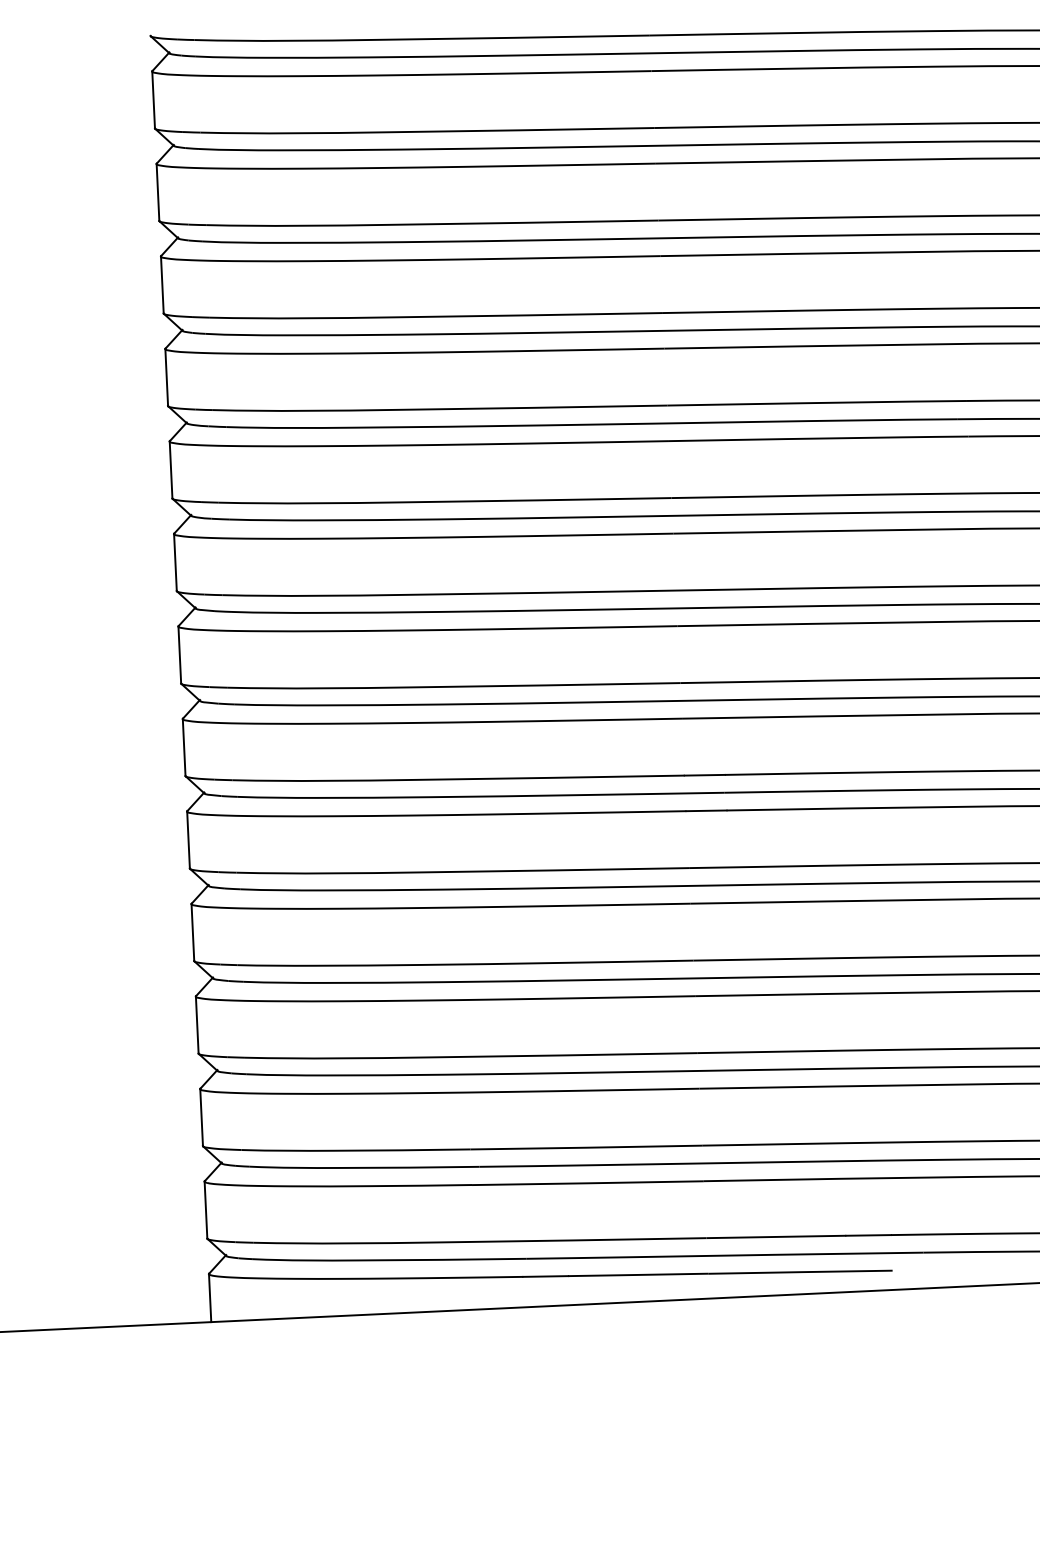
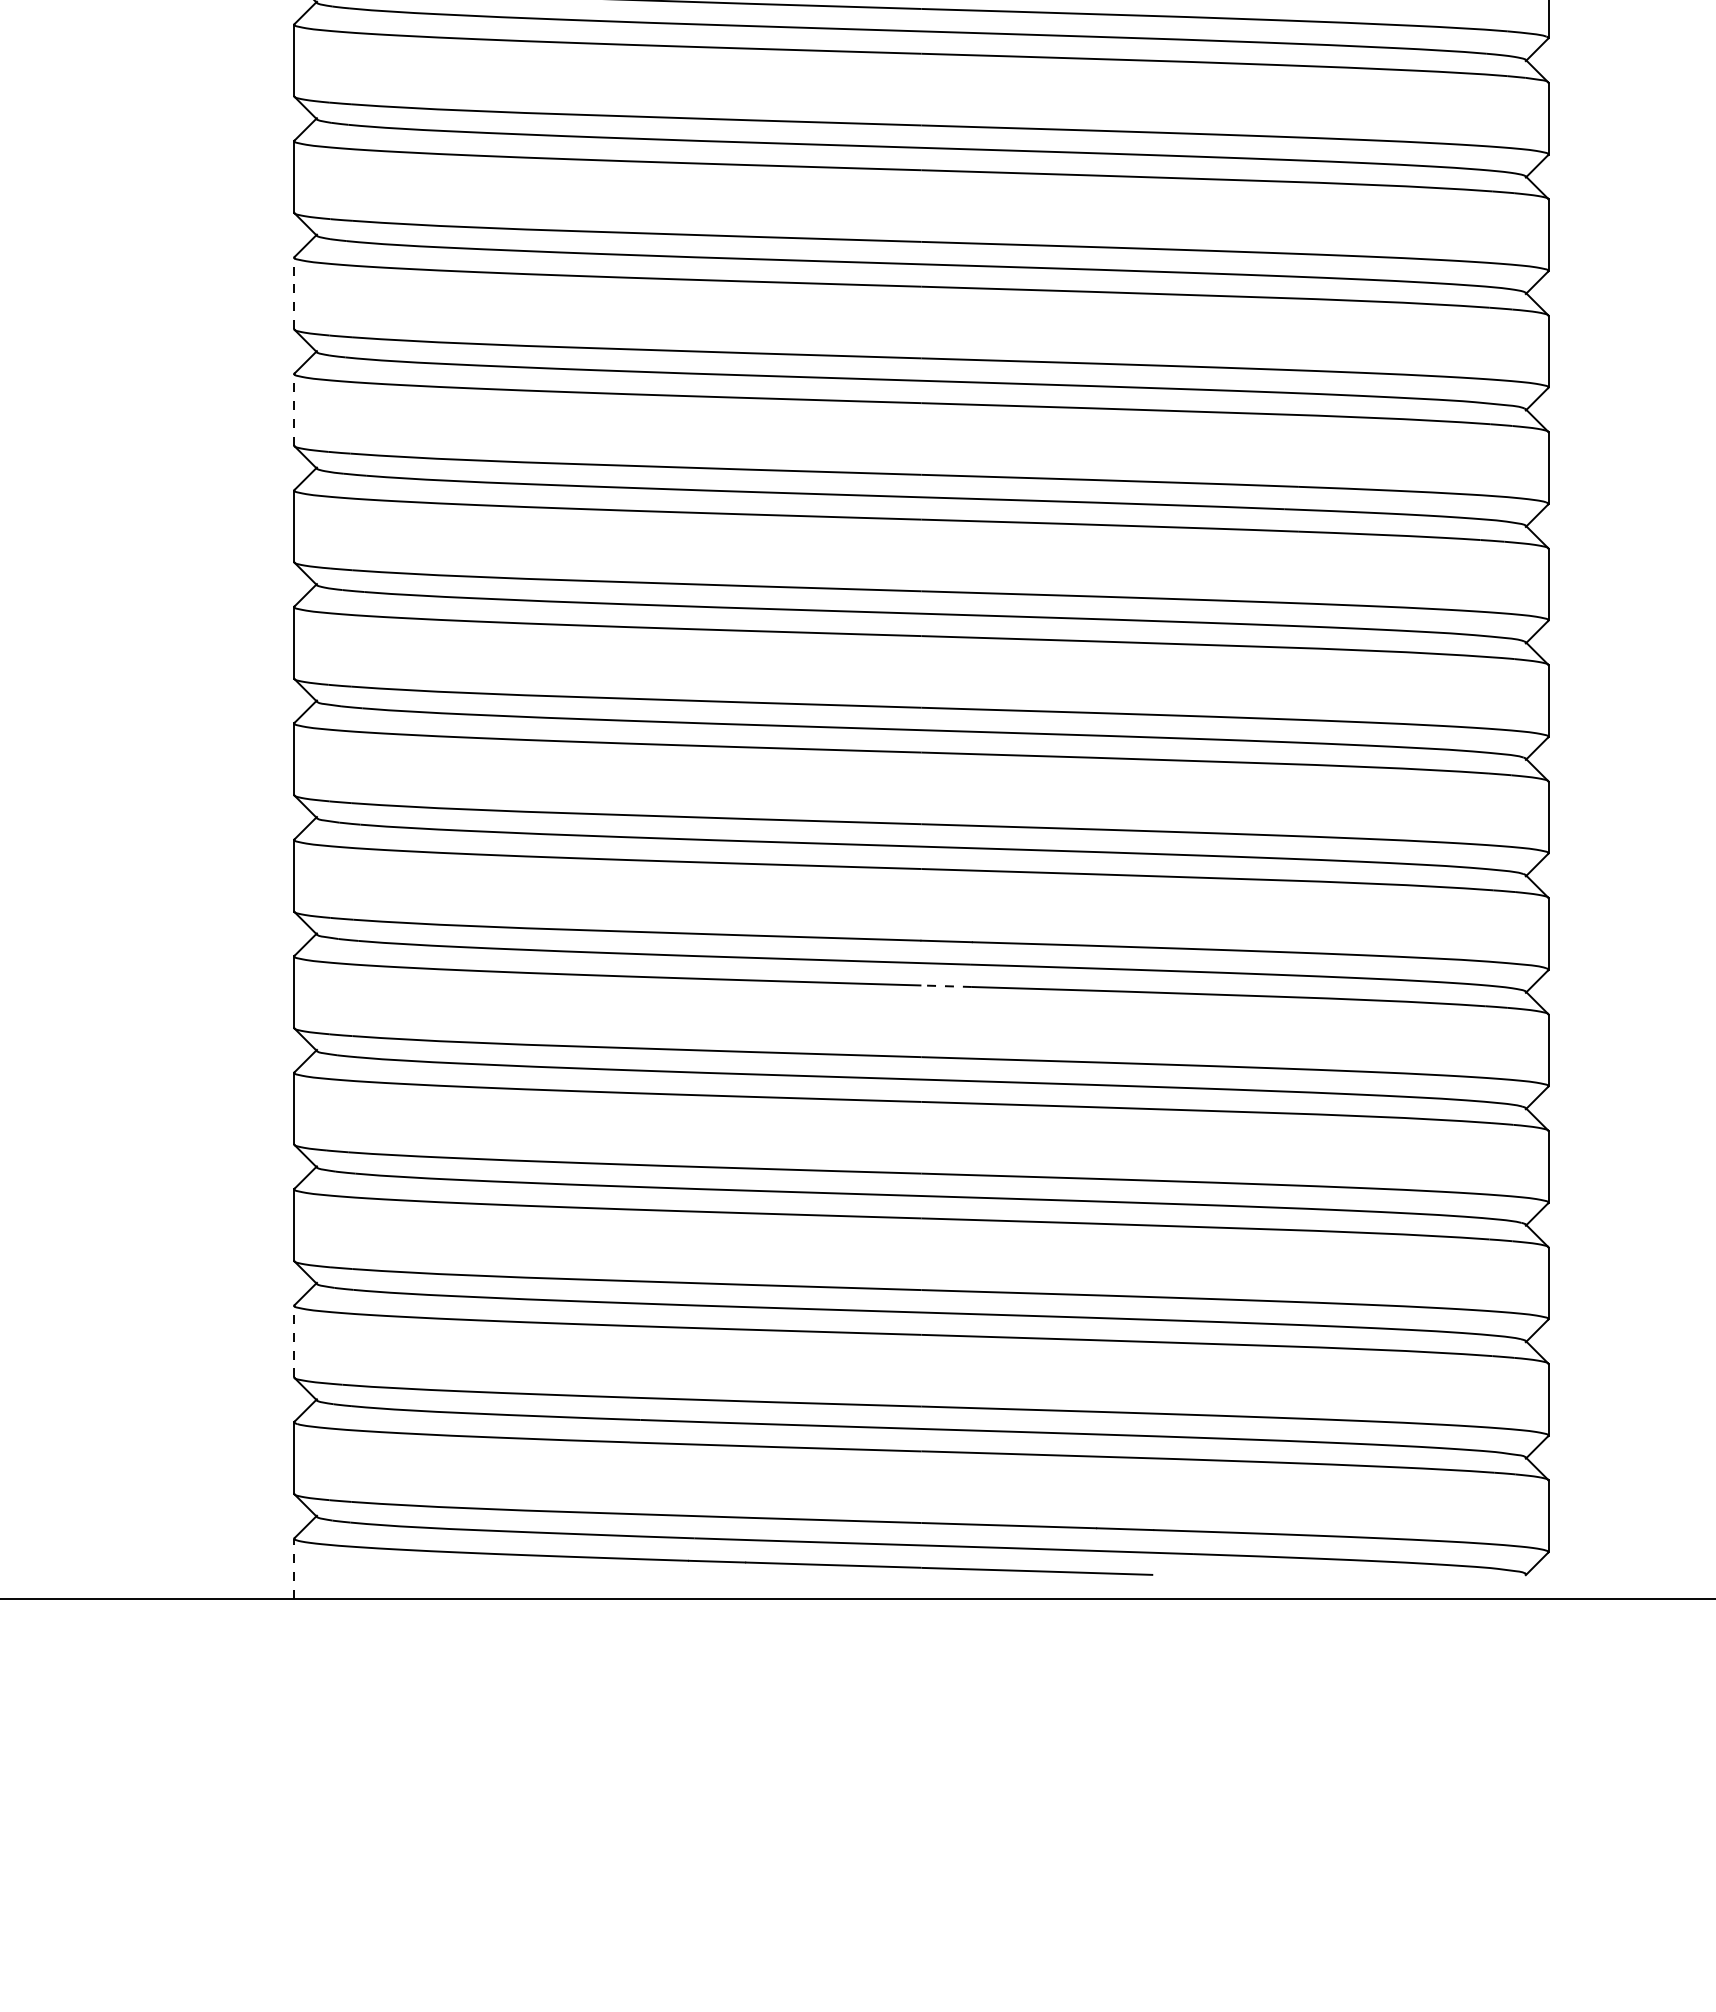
line: (162, 285) -> (294, 293), solid -> dashed
line: (166, 377) -> (294, 409), solid -> dashed
line: (706, 811) -> (946, 986), solid -> dashed
line: (201, 1117) -> (294, 1341), solid -> dashed
line: (210, 1297) -> (294, 1568), solid -> dashed

